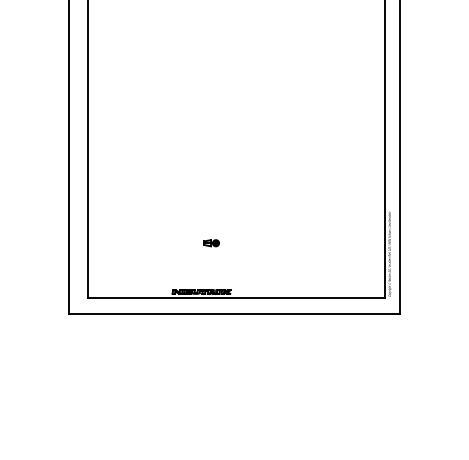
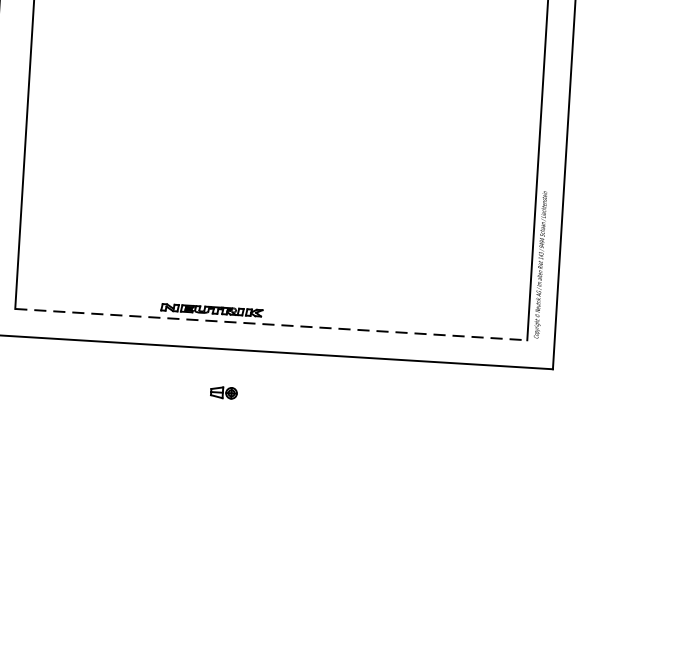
part: (211, 243) -> (223, 393), moved
line: (236, 298) -> (271, 325), solid -> dashed

